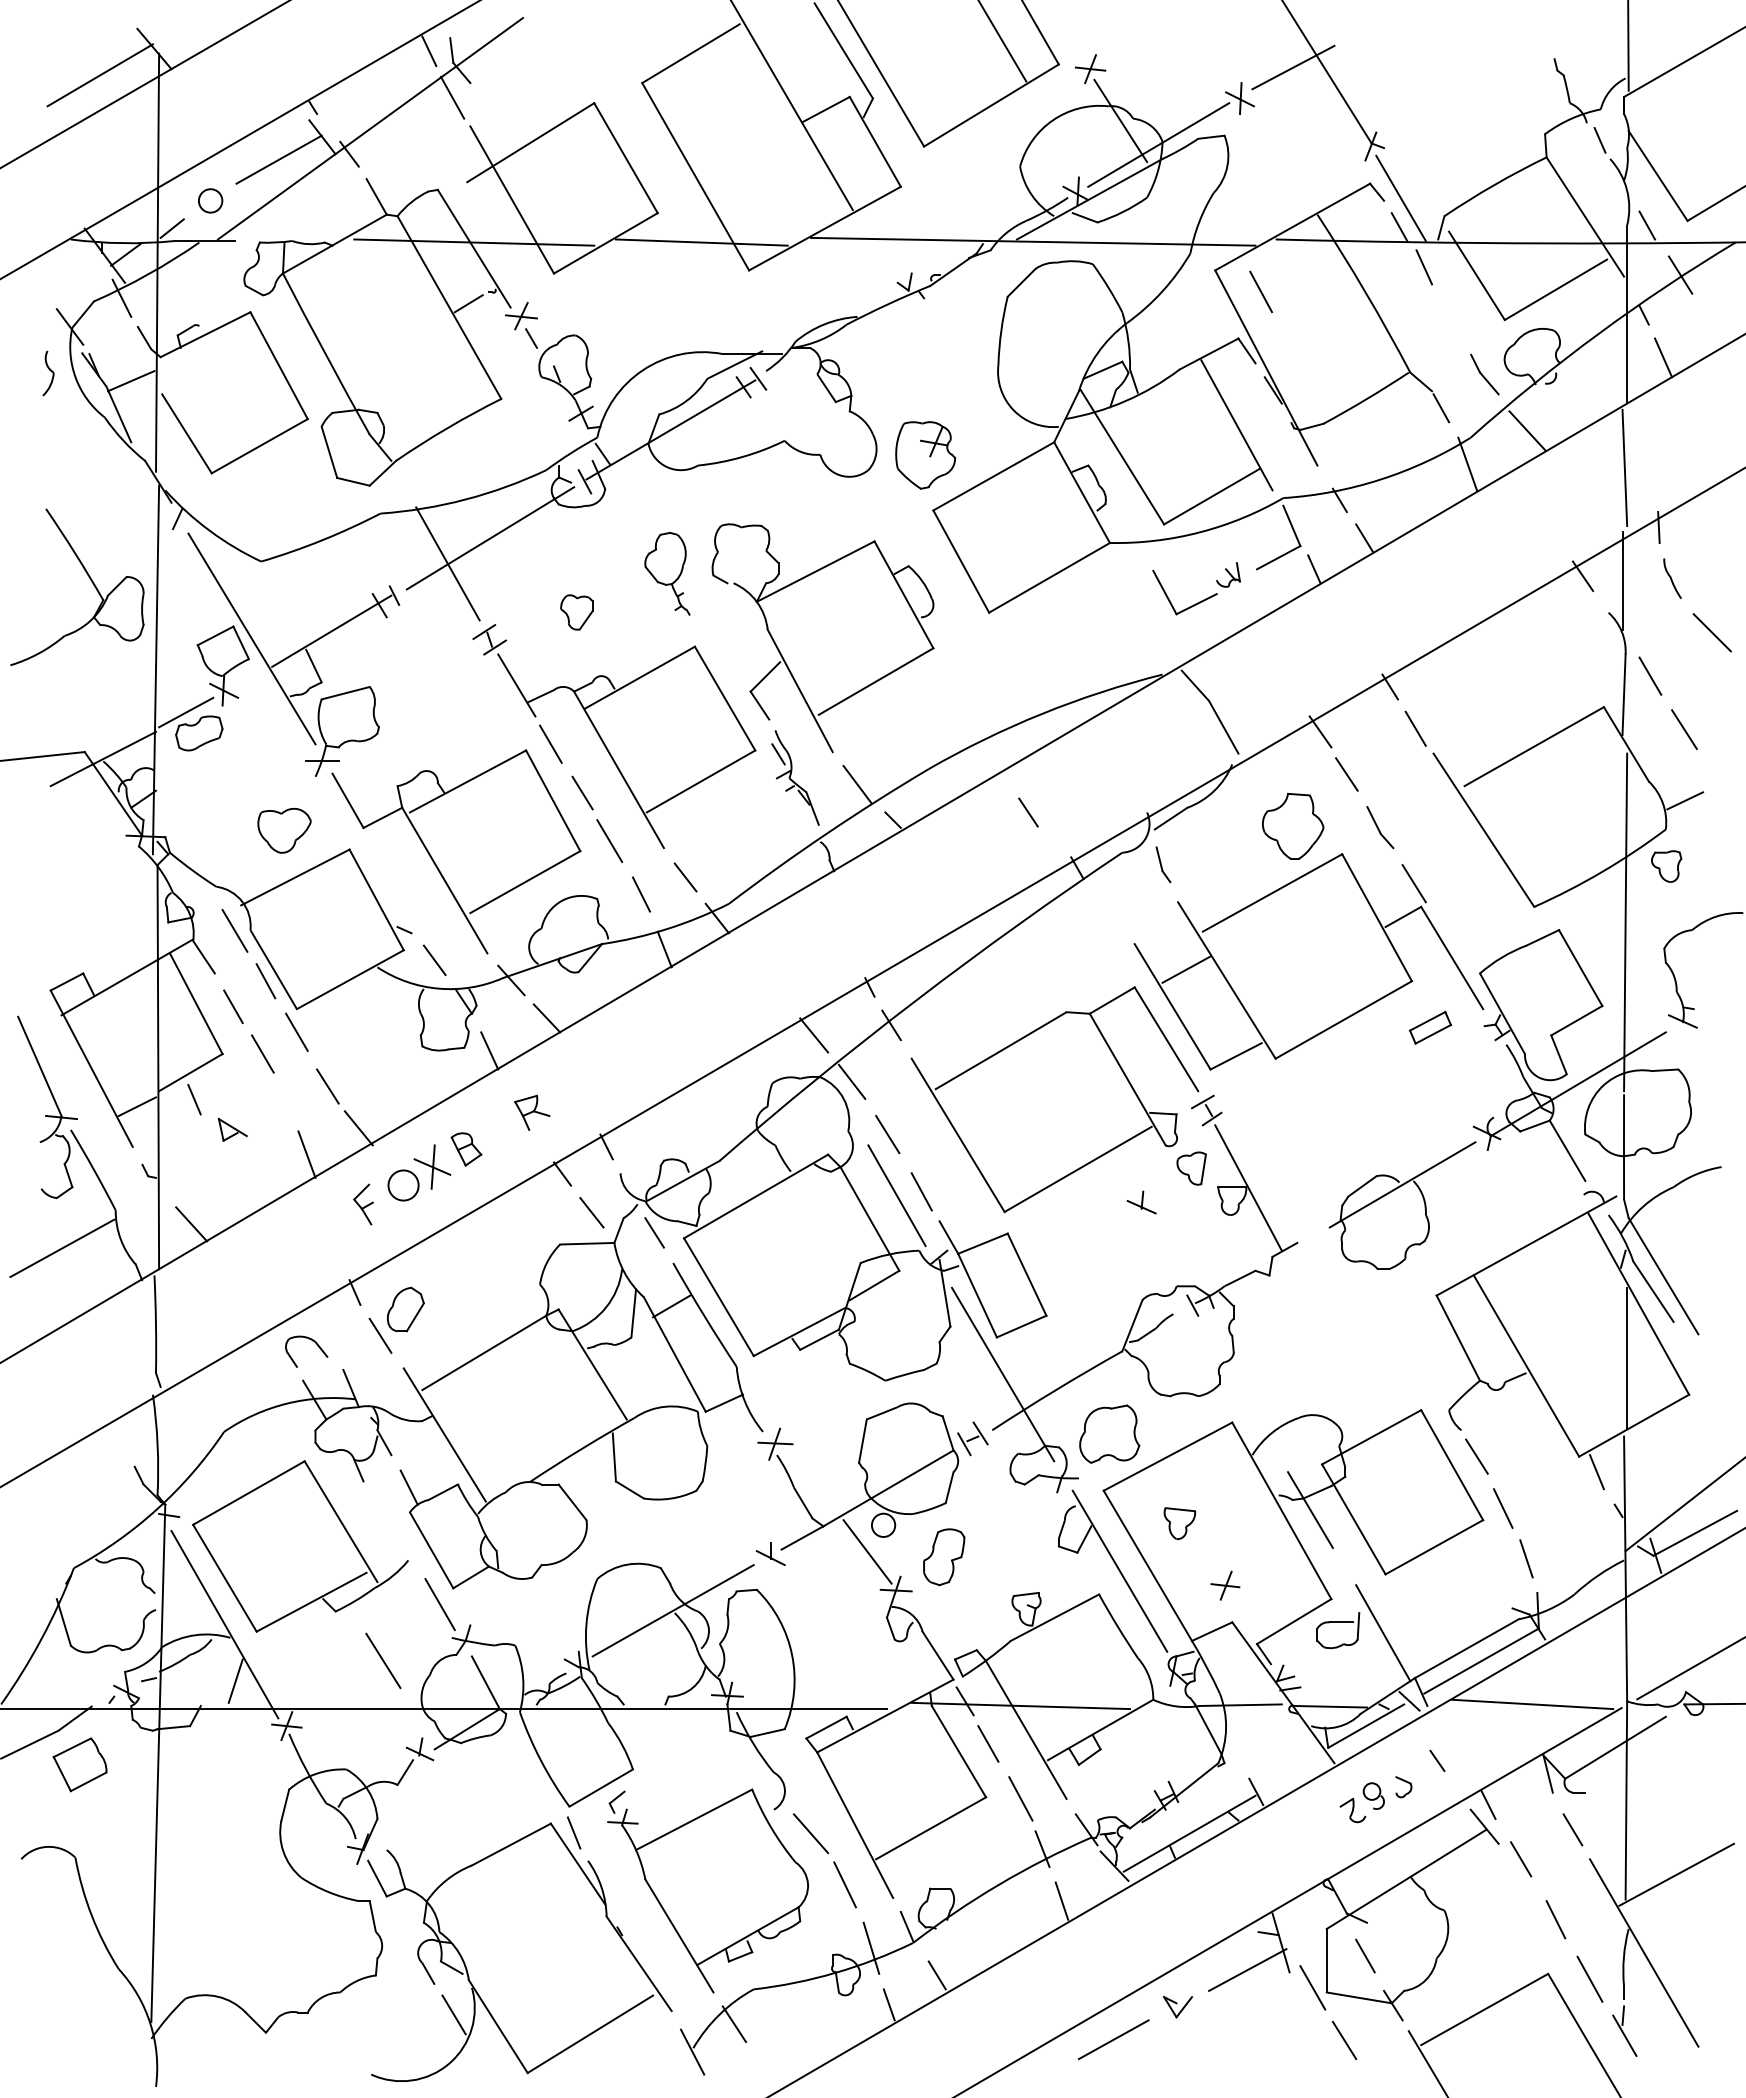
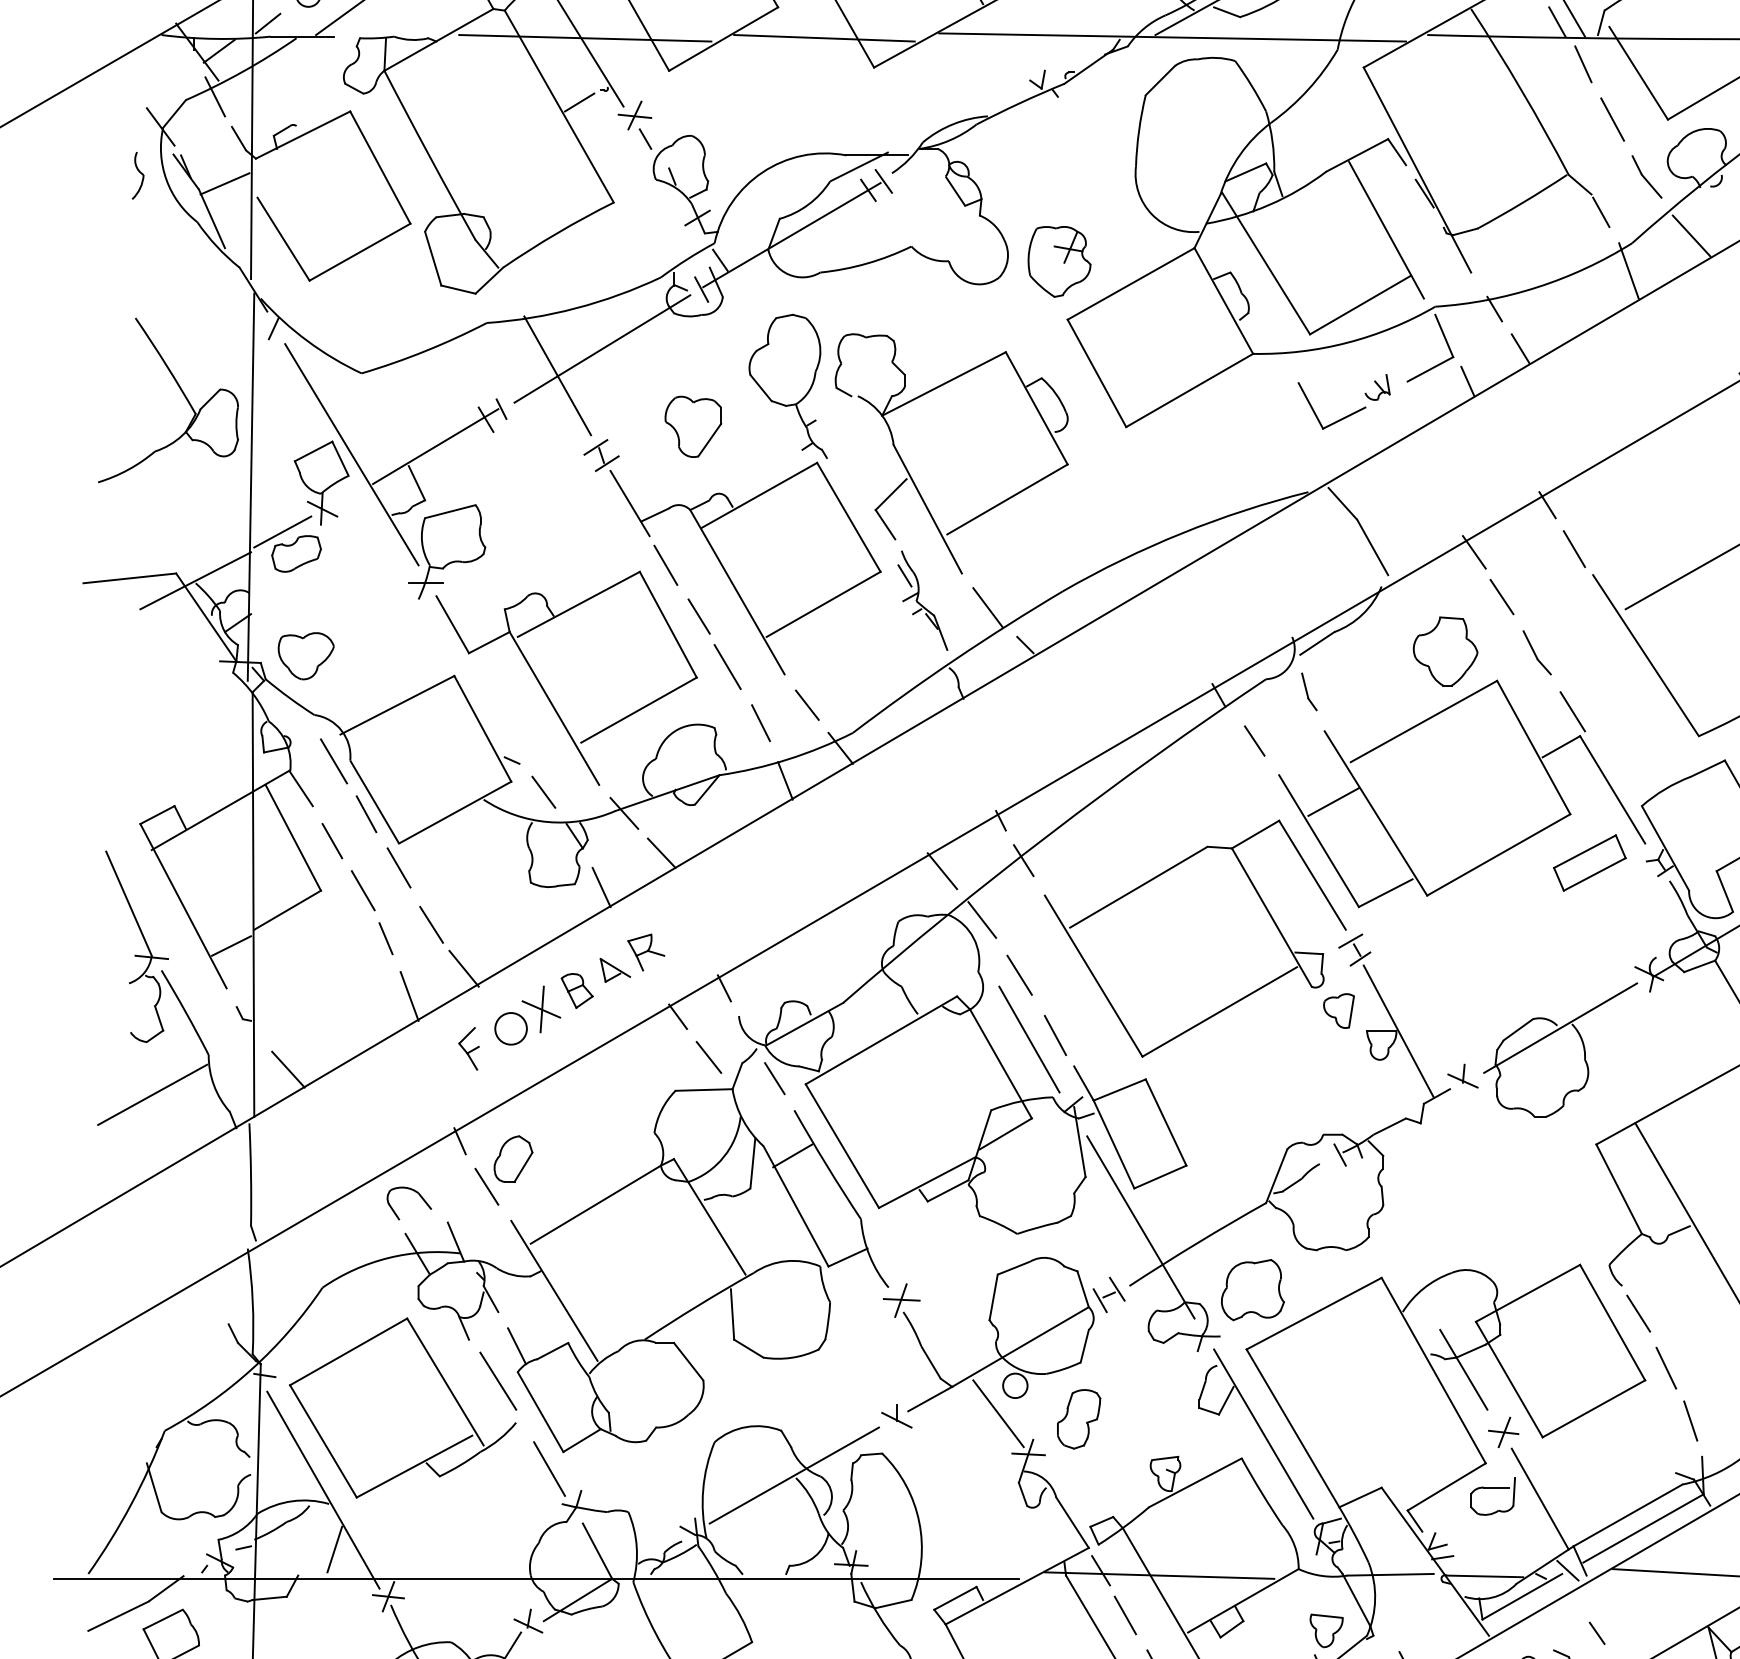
line: (1261, 291) -> (1612, 119), moved
part: (667, 573) -> (788, 385), size x1.67
part: (576, 612) -> (692, 426), size x1.67
line: (1028, 812) -> (1254, 740), moved
part: (284, 830) -> (306, 655), moved
part: (1430, 1027) -> (1589, 862), size x1.67
line: (194, 1099) -> (386, 938), moved
part: (232, 1129) -> (615, 970), moved
part: (1141, 1202) -> (1462, 1076), moved
part: (1179, 1523) -> (1326, 1630), moved
part: (1225, 1585) -> (1503, 1432), moved
line: (383, 1660) -> (498, 1380), moved

